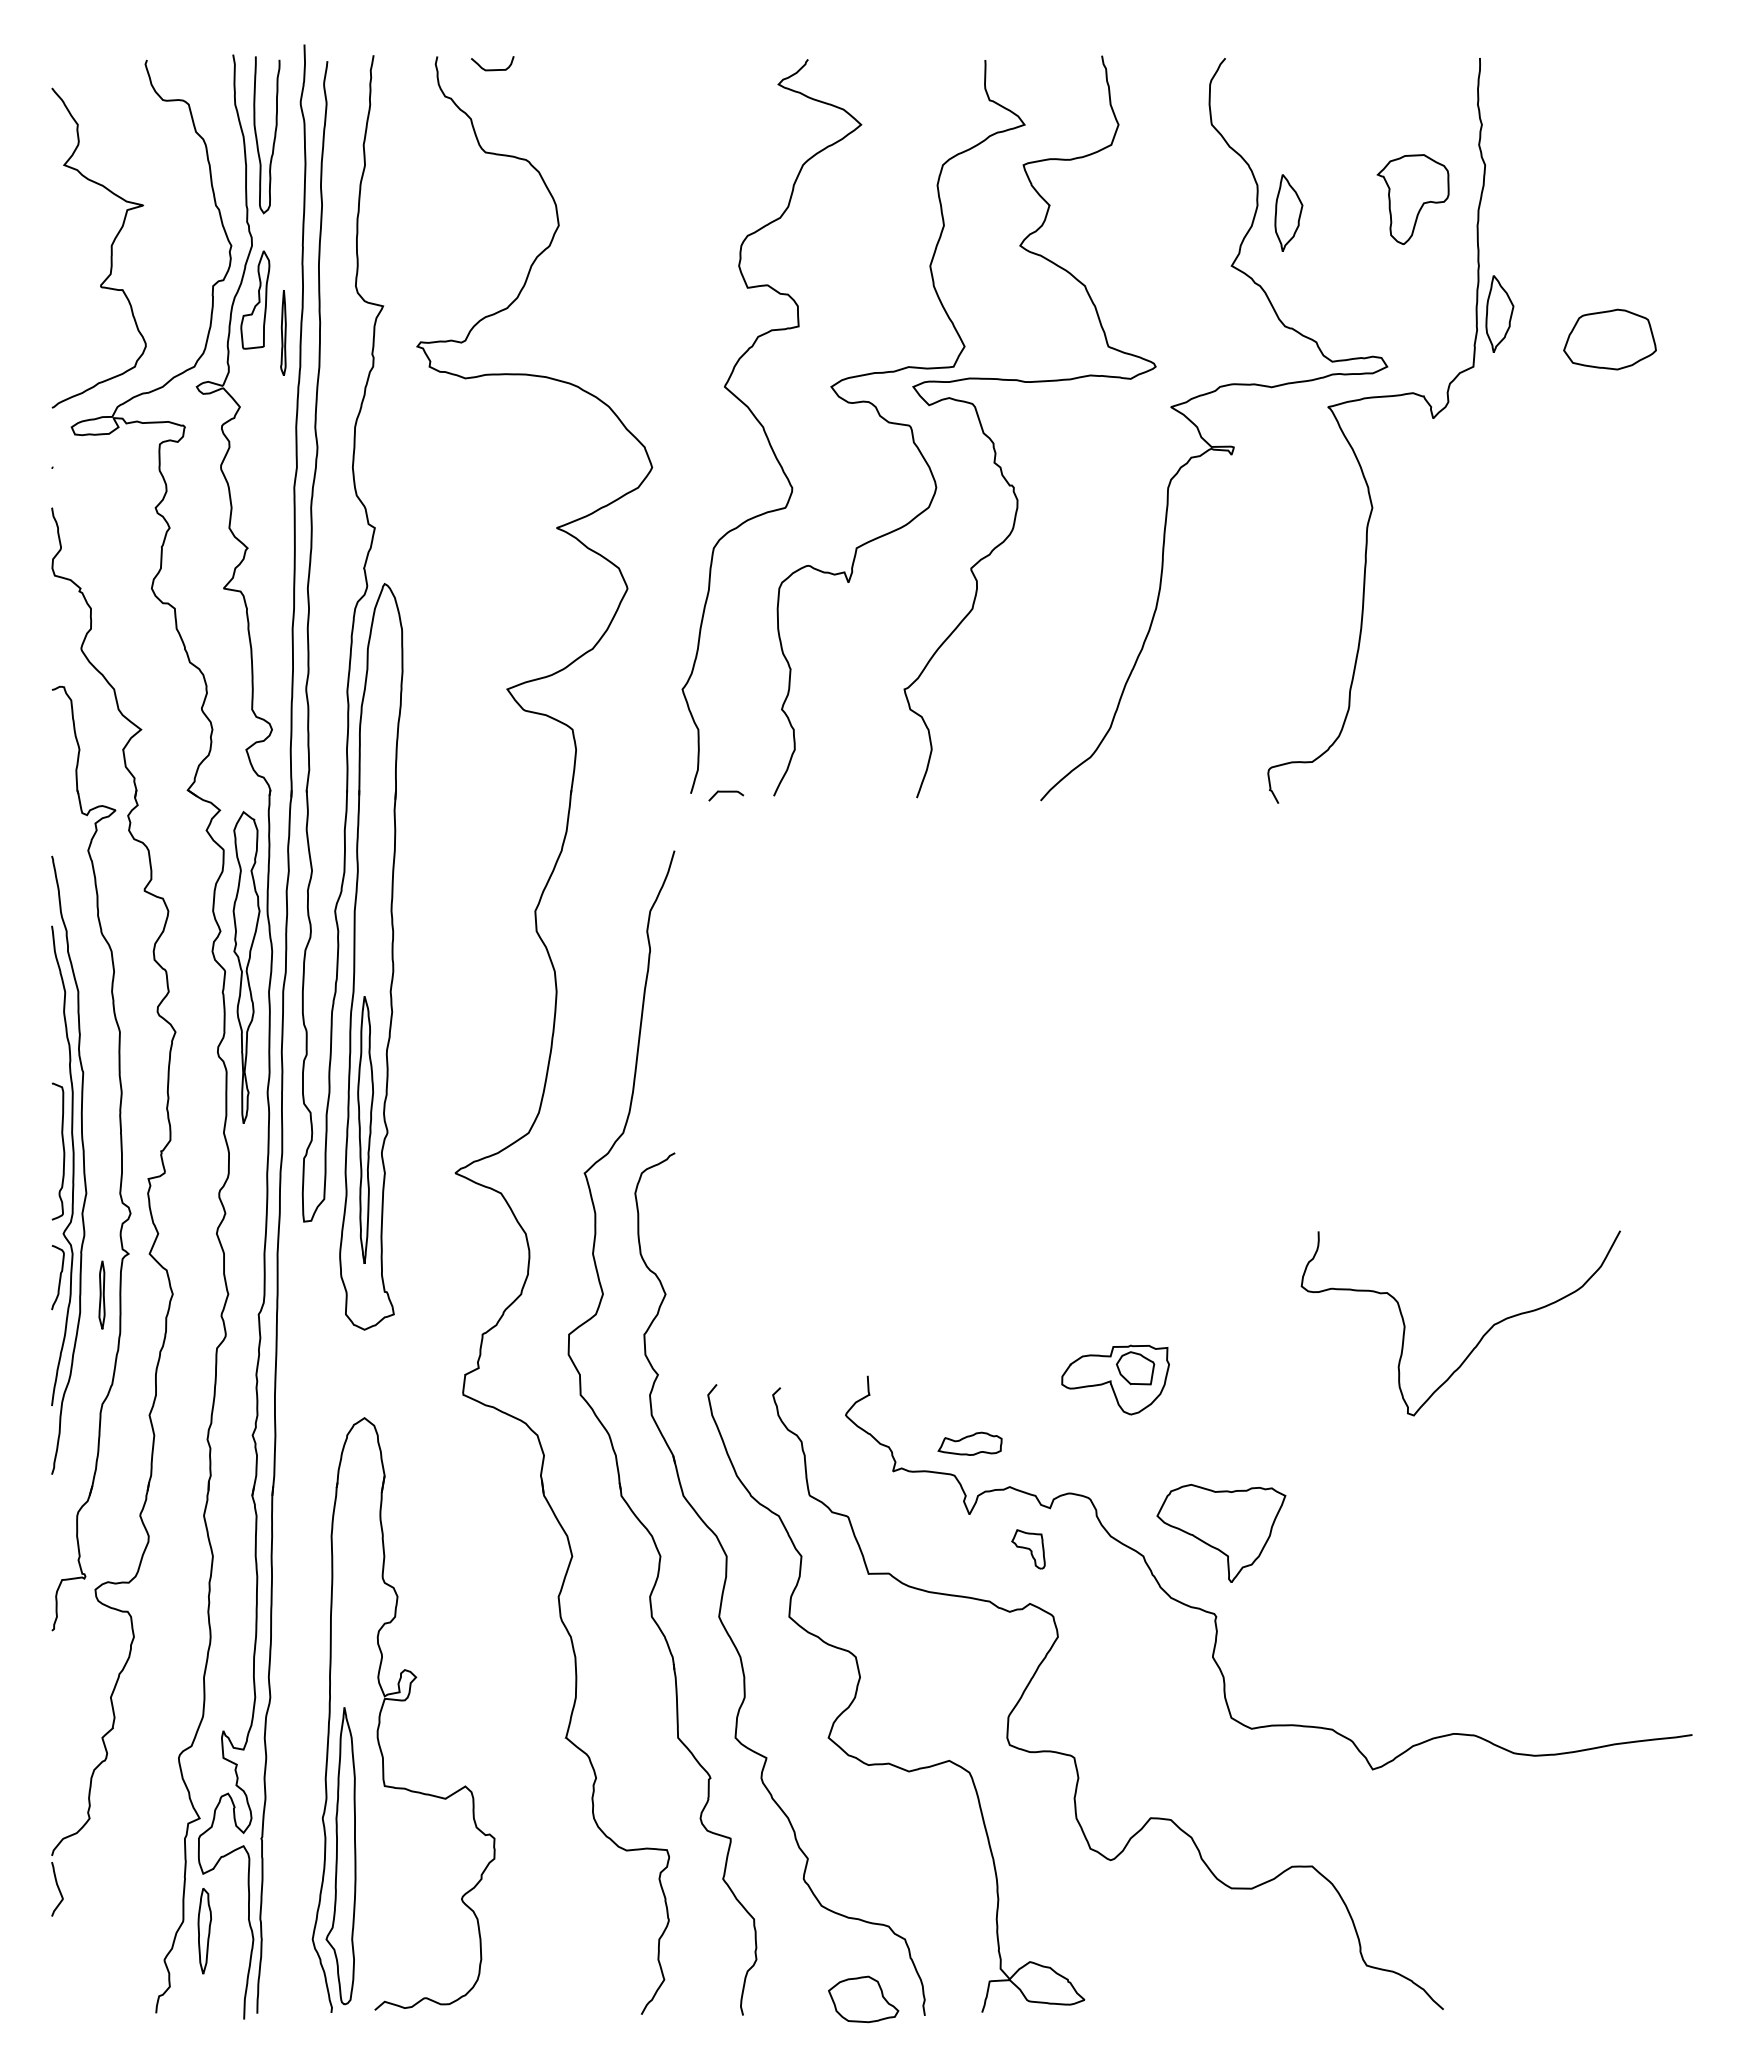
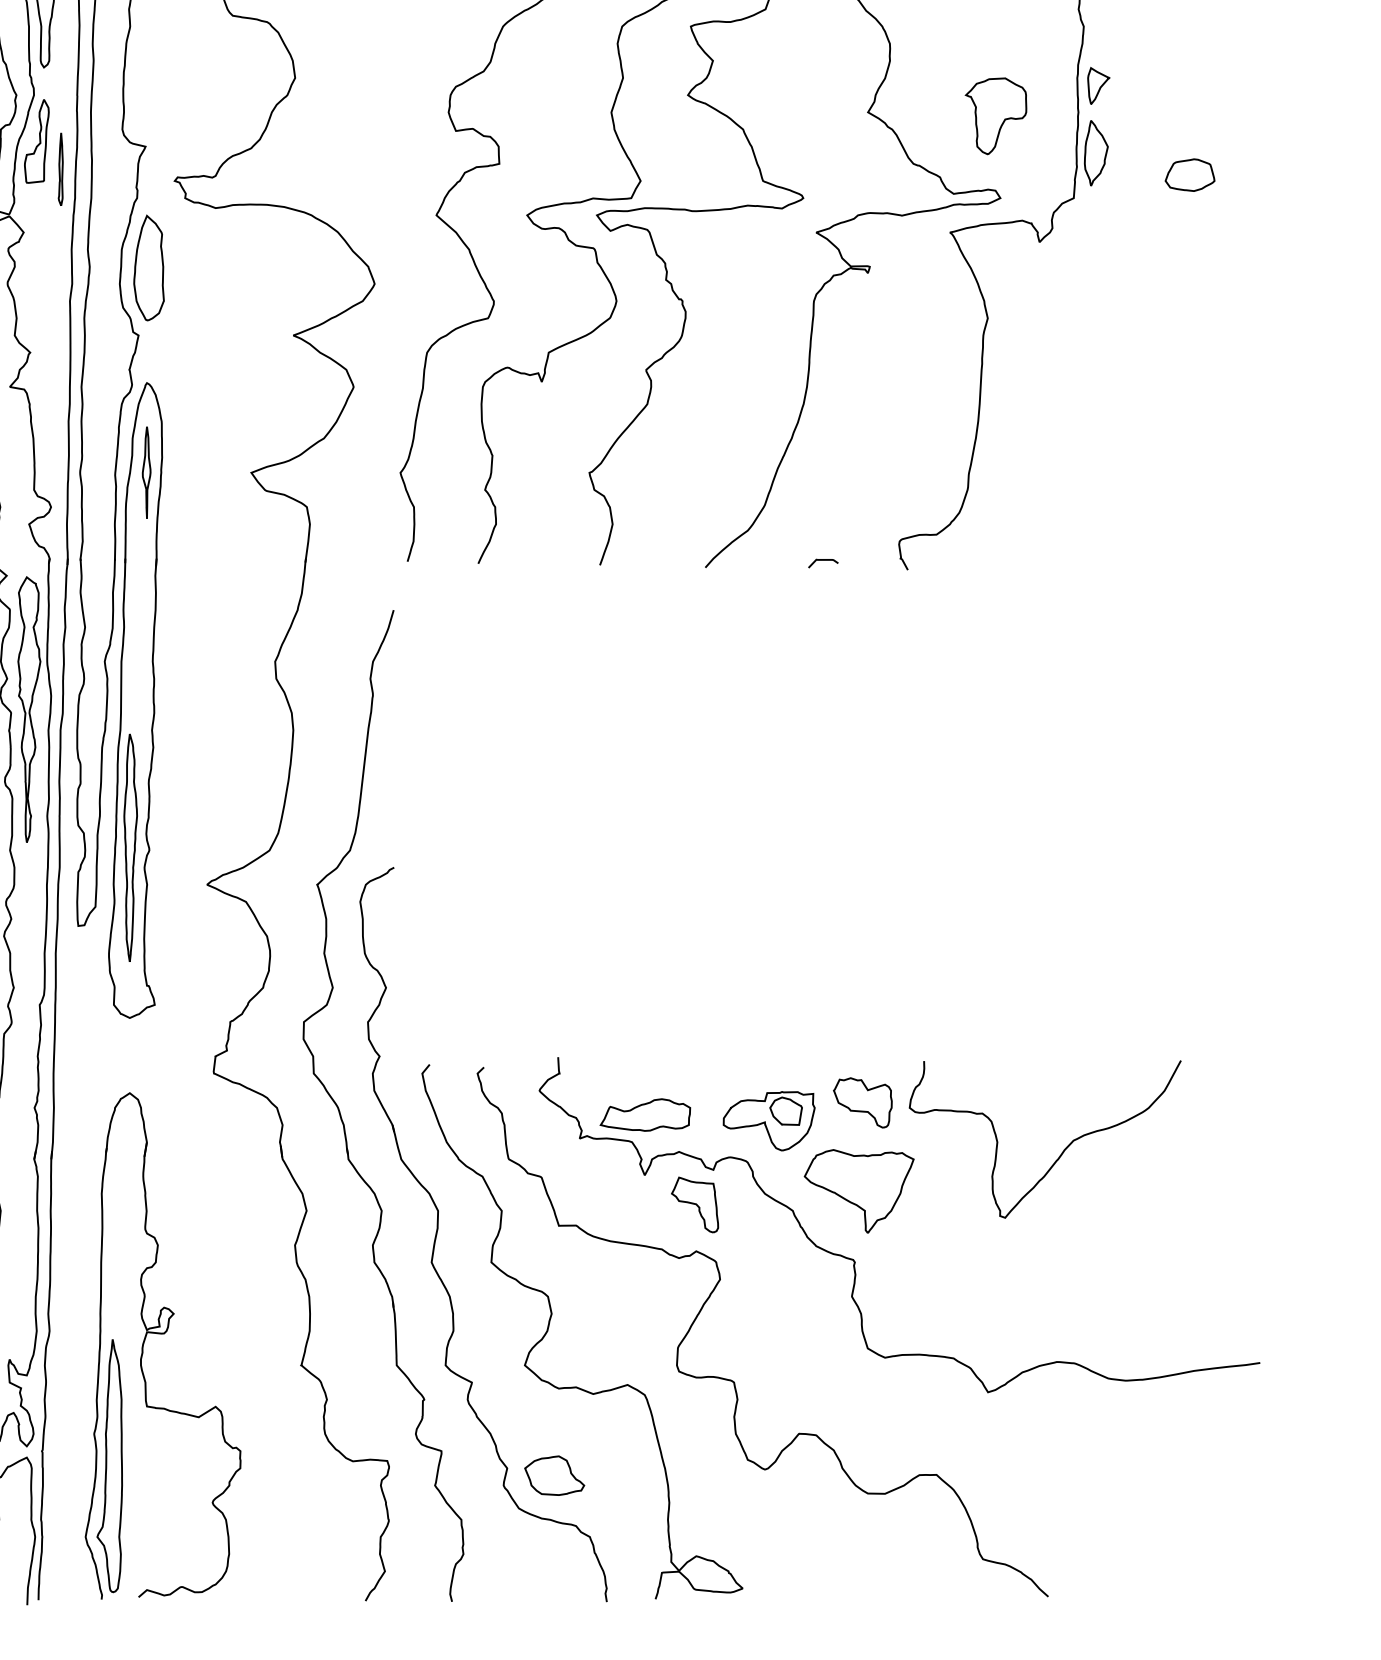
part: (1412, 199) -> (995, 116), moved
part: (1288, 212) -> (916, 66), removed
part: (1502, 234) -> (1098, 85), added
part: (1609, 339) -> (1189, 174), size x0.62
part: (386, 448) -> (148, 267), added
part: (383, 688) -> (145, 472), added
curve: (726, 792) -> (823, 560), moved
curve: (1480, 1338) -> (1061, 1152), moved
part: (1115, 1379) -> (769, 1120), moved
part: (1225, 1429) -> (862, 1102), added
part: (969, 1443) -> (644, 1114), size x1.67
part: (1028, 1549) -> (695, 1205), size x1.67
part: (863, 1999) -> (554, 1475), moved

